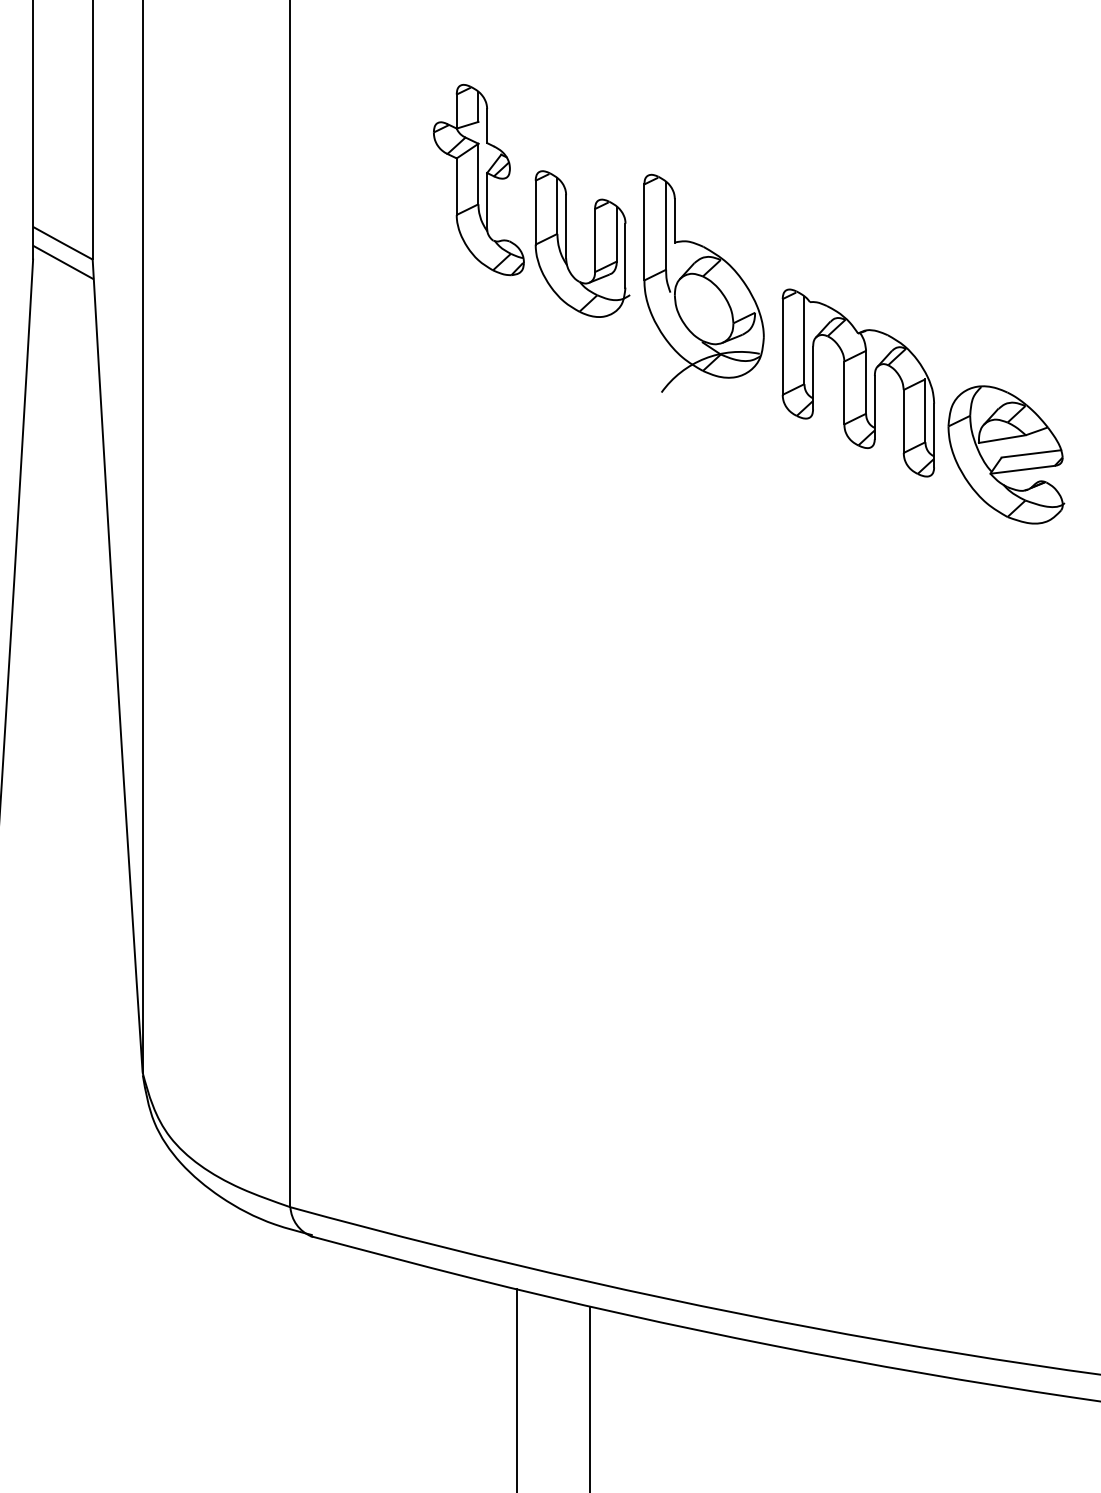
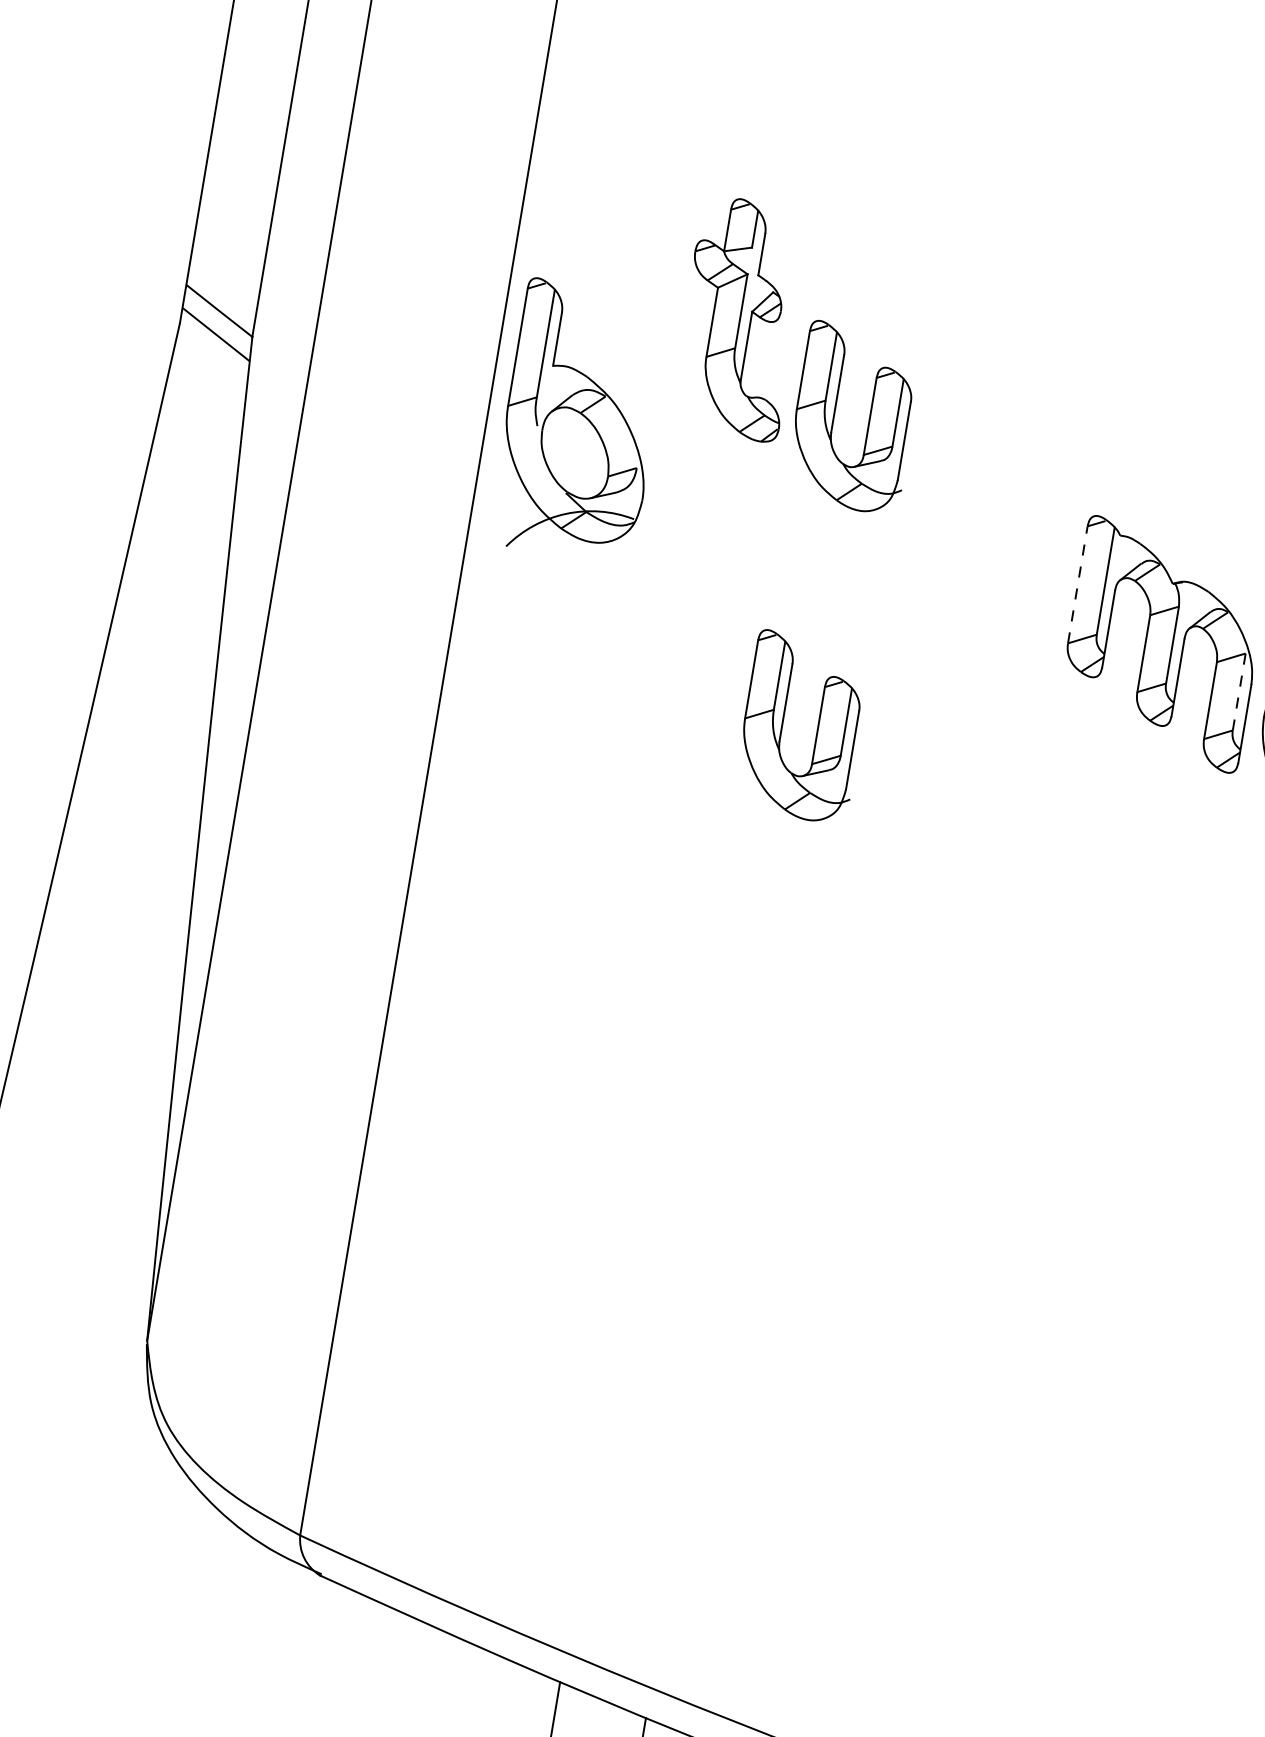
part: (703, 282) -> (579, 420), moved
line: (782, 346) -> (1077, 584), solid -> dashed
line: (925, 410) -> (1239, 691), solid -> dashed
part: (594, 496) -> (817, 729), added

